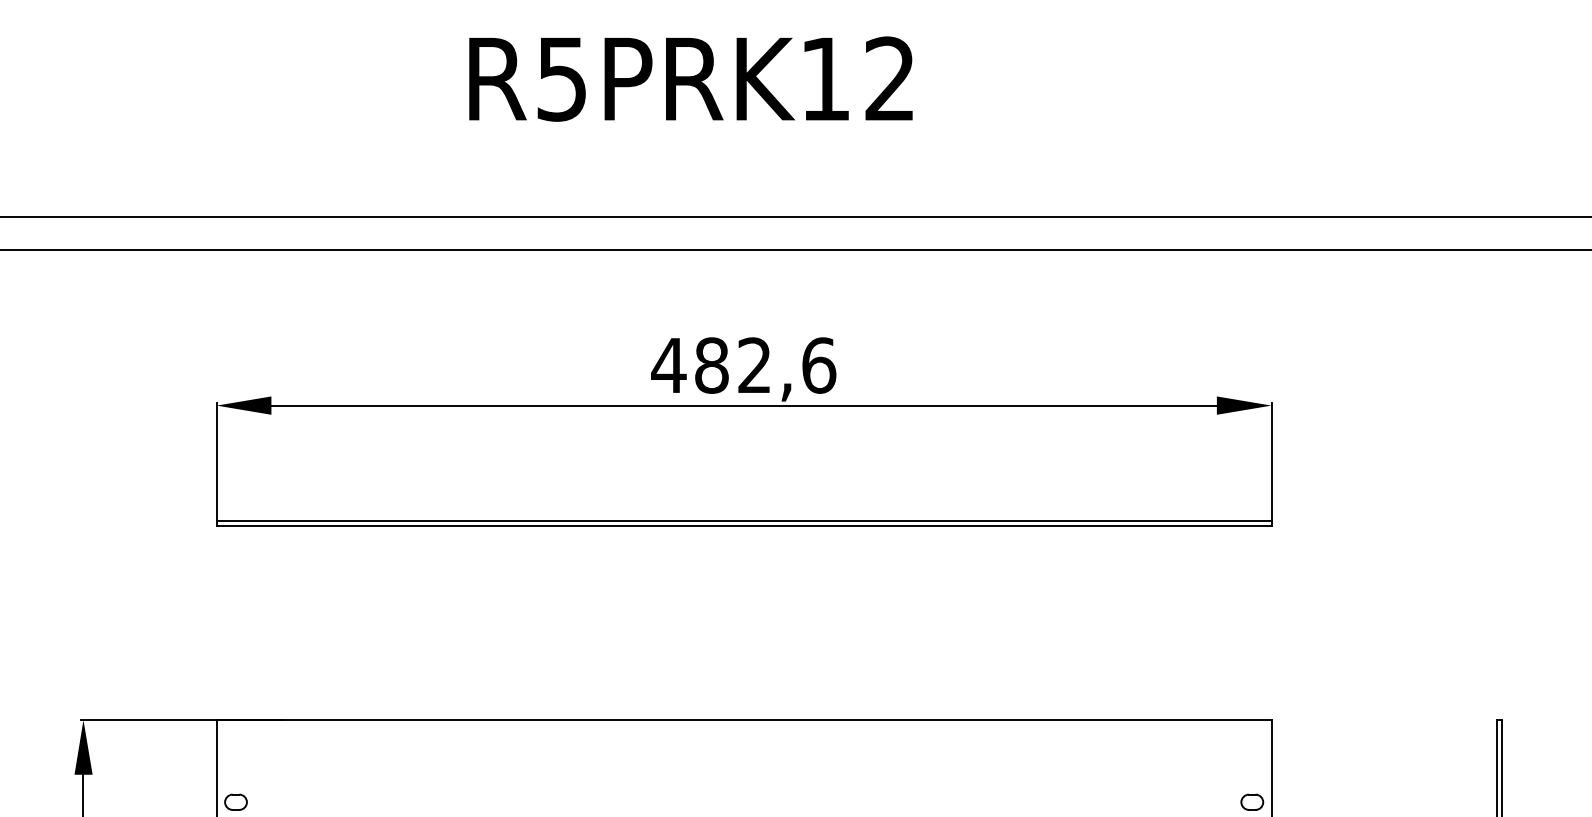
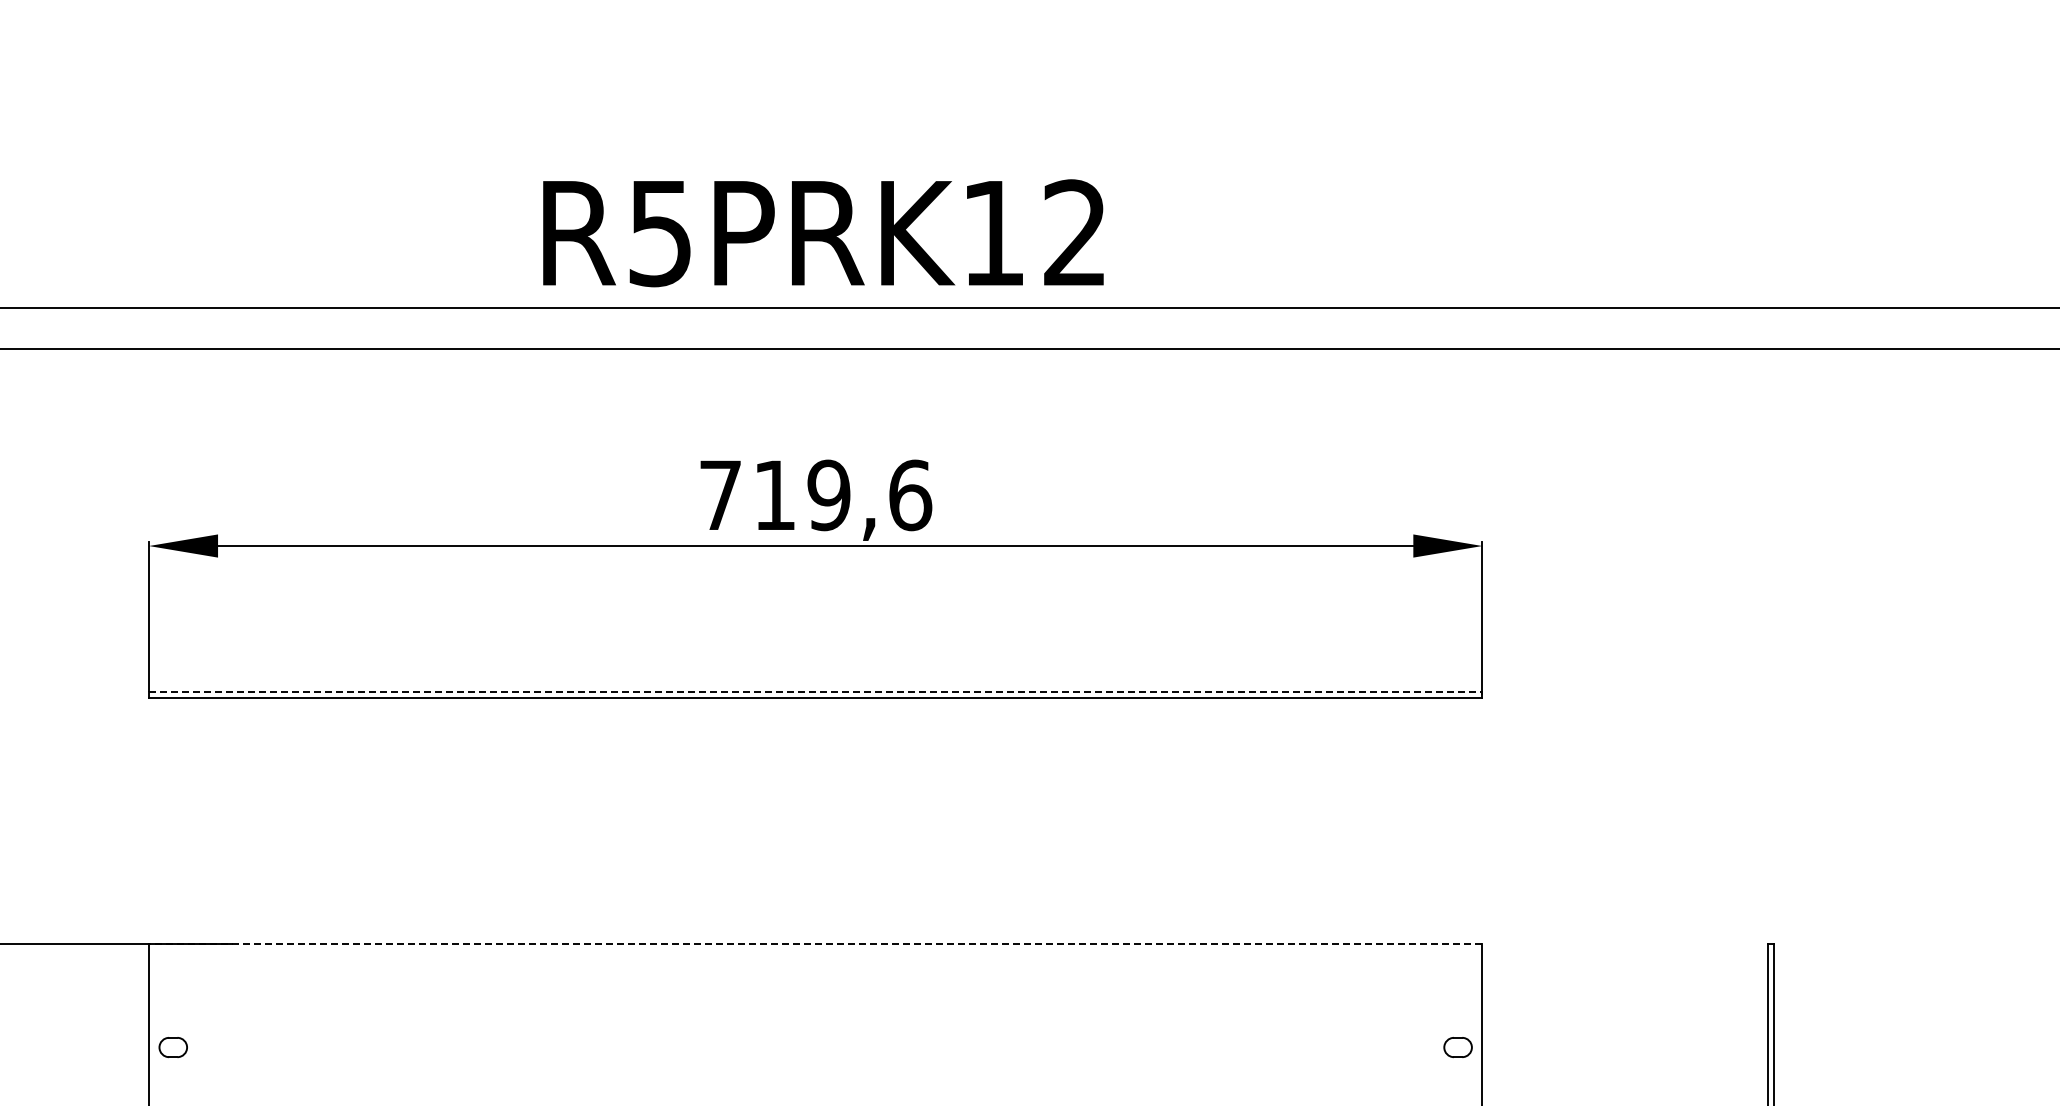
text: (691, 79) -> (823, 233), moved
text: (710, 365) -> (773, 495), 482,6 -> 719,6
line: (743, 521) -> (815, 692), solid -> dashed
line: (743, 720) -> (815, 943), solid -> dashed

